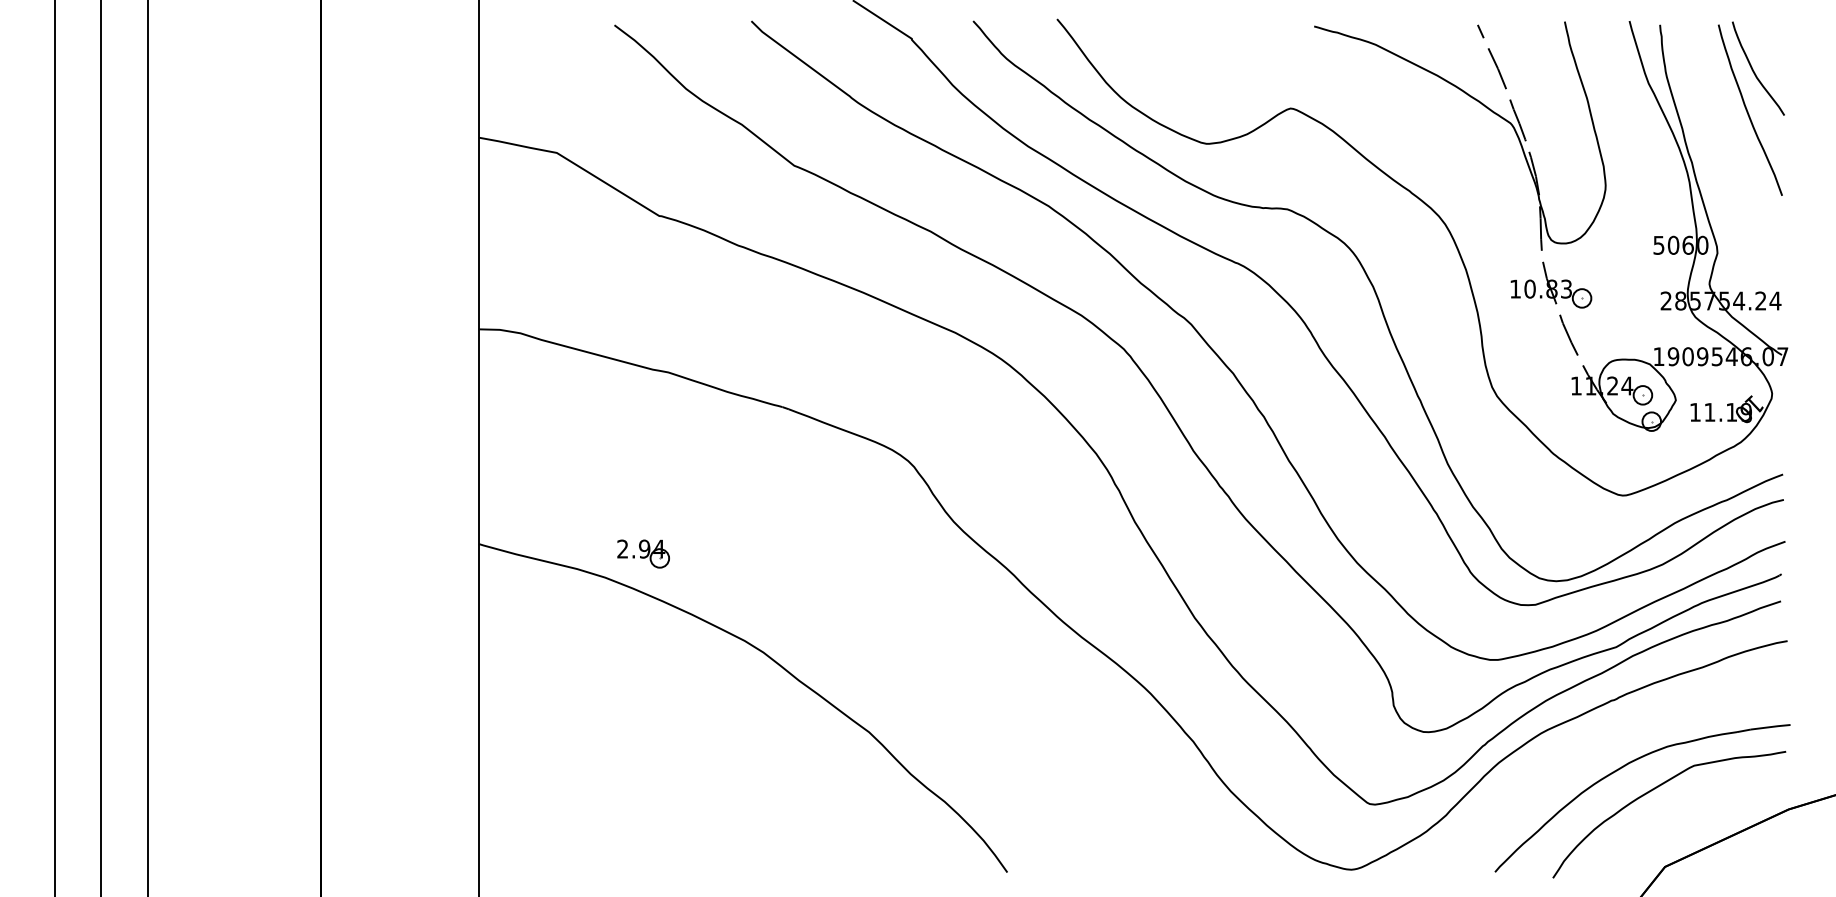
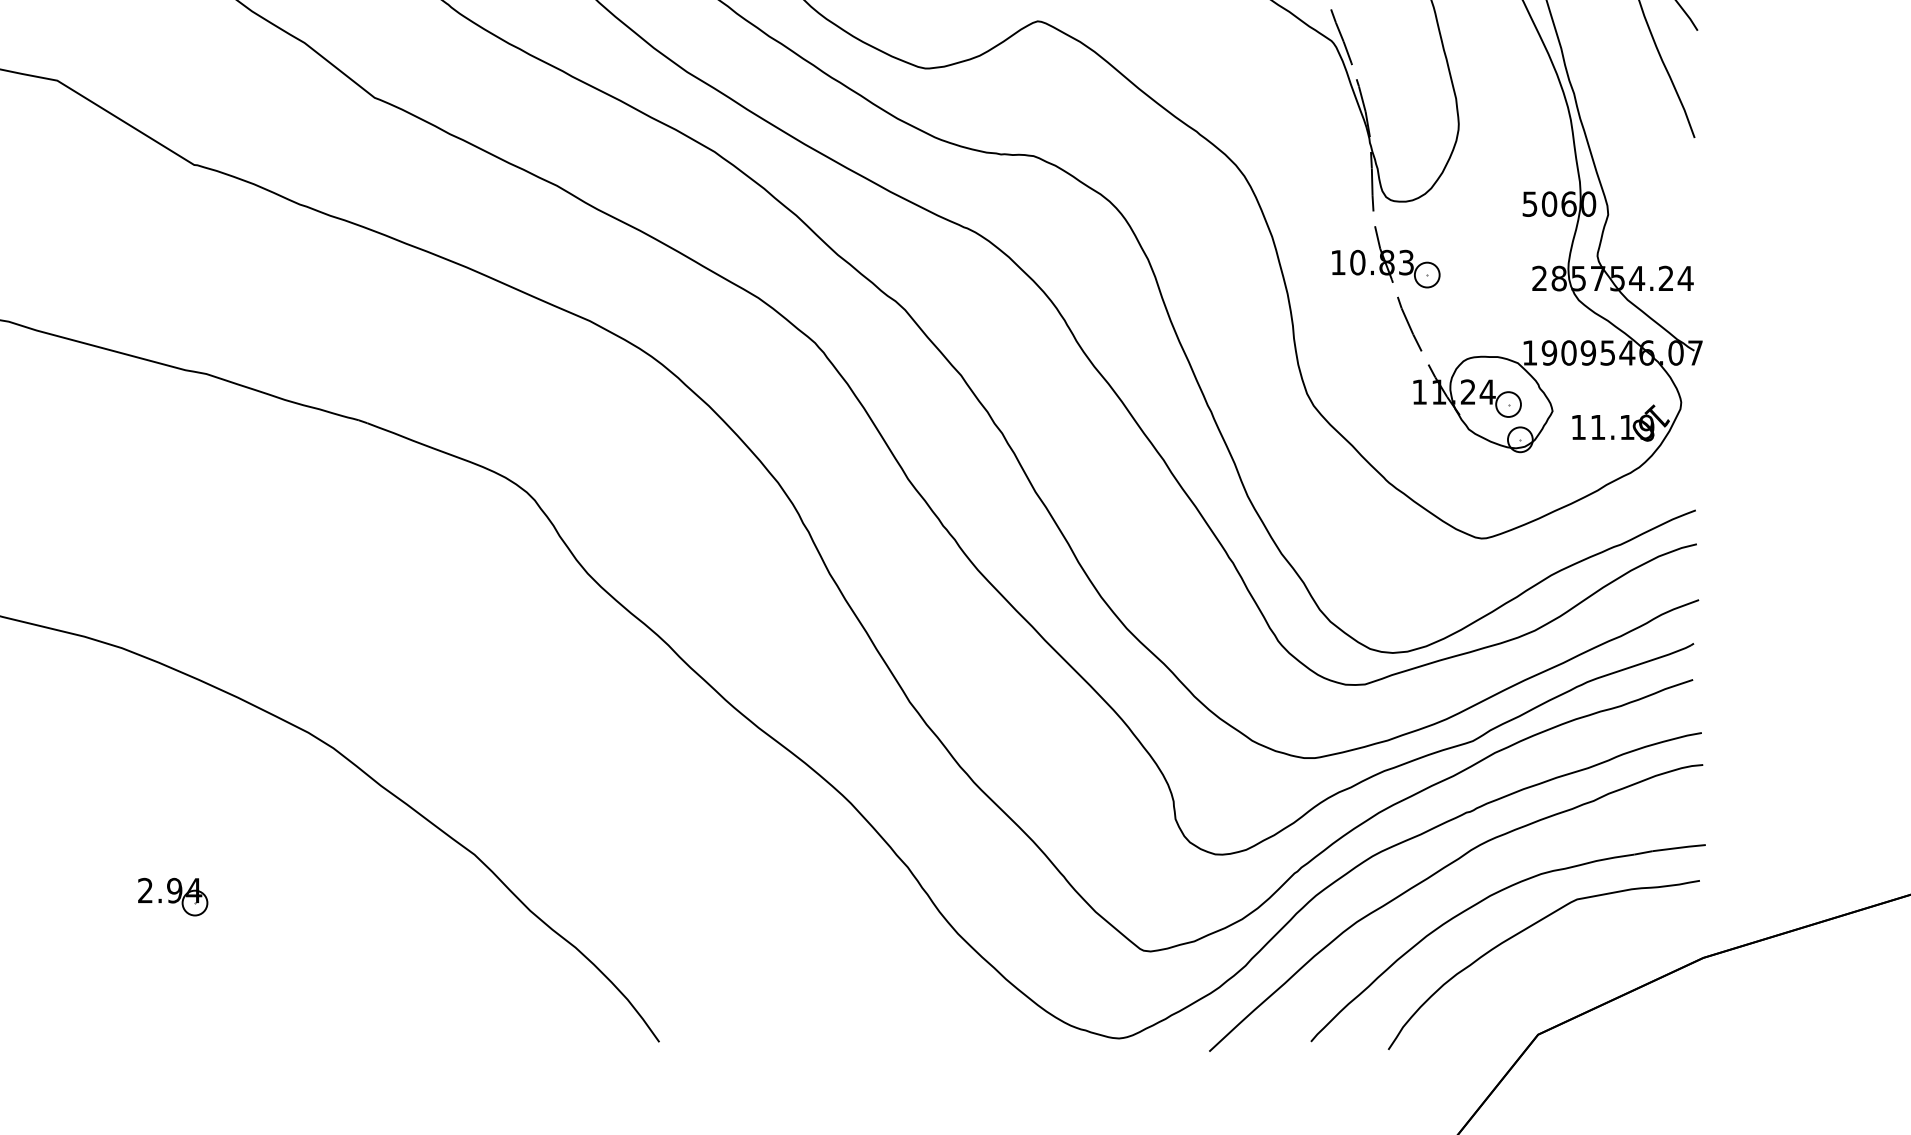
part: (643, 553) -> (173, 896), moved
curve: (1588, 747) -> (1435, 875), added

